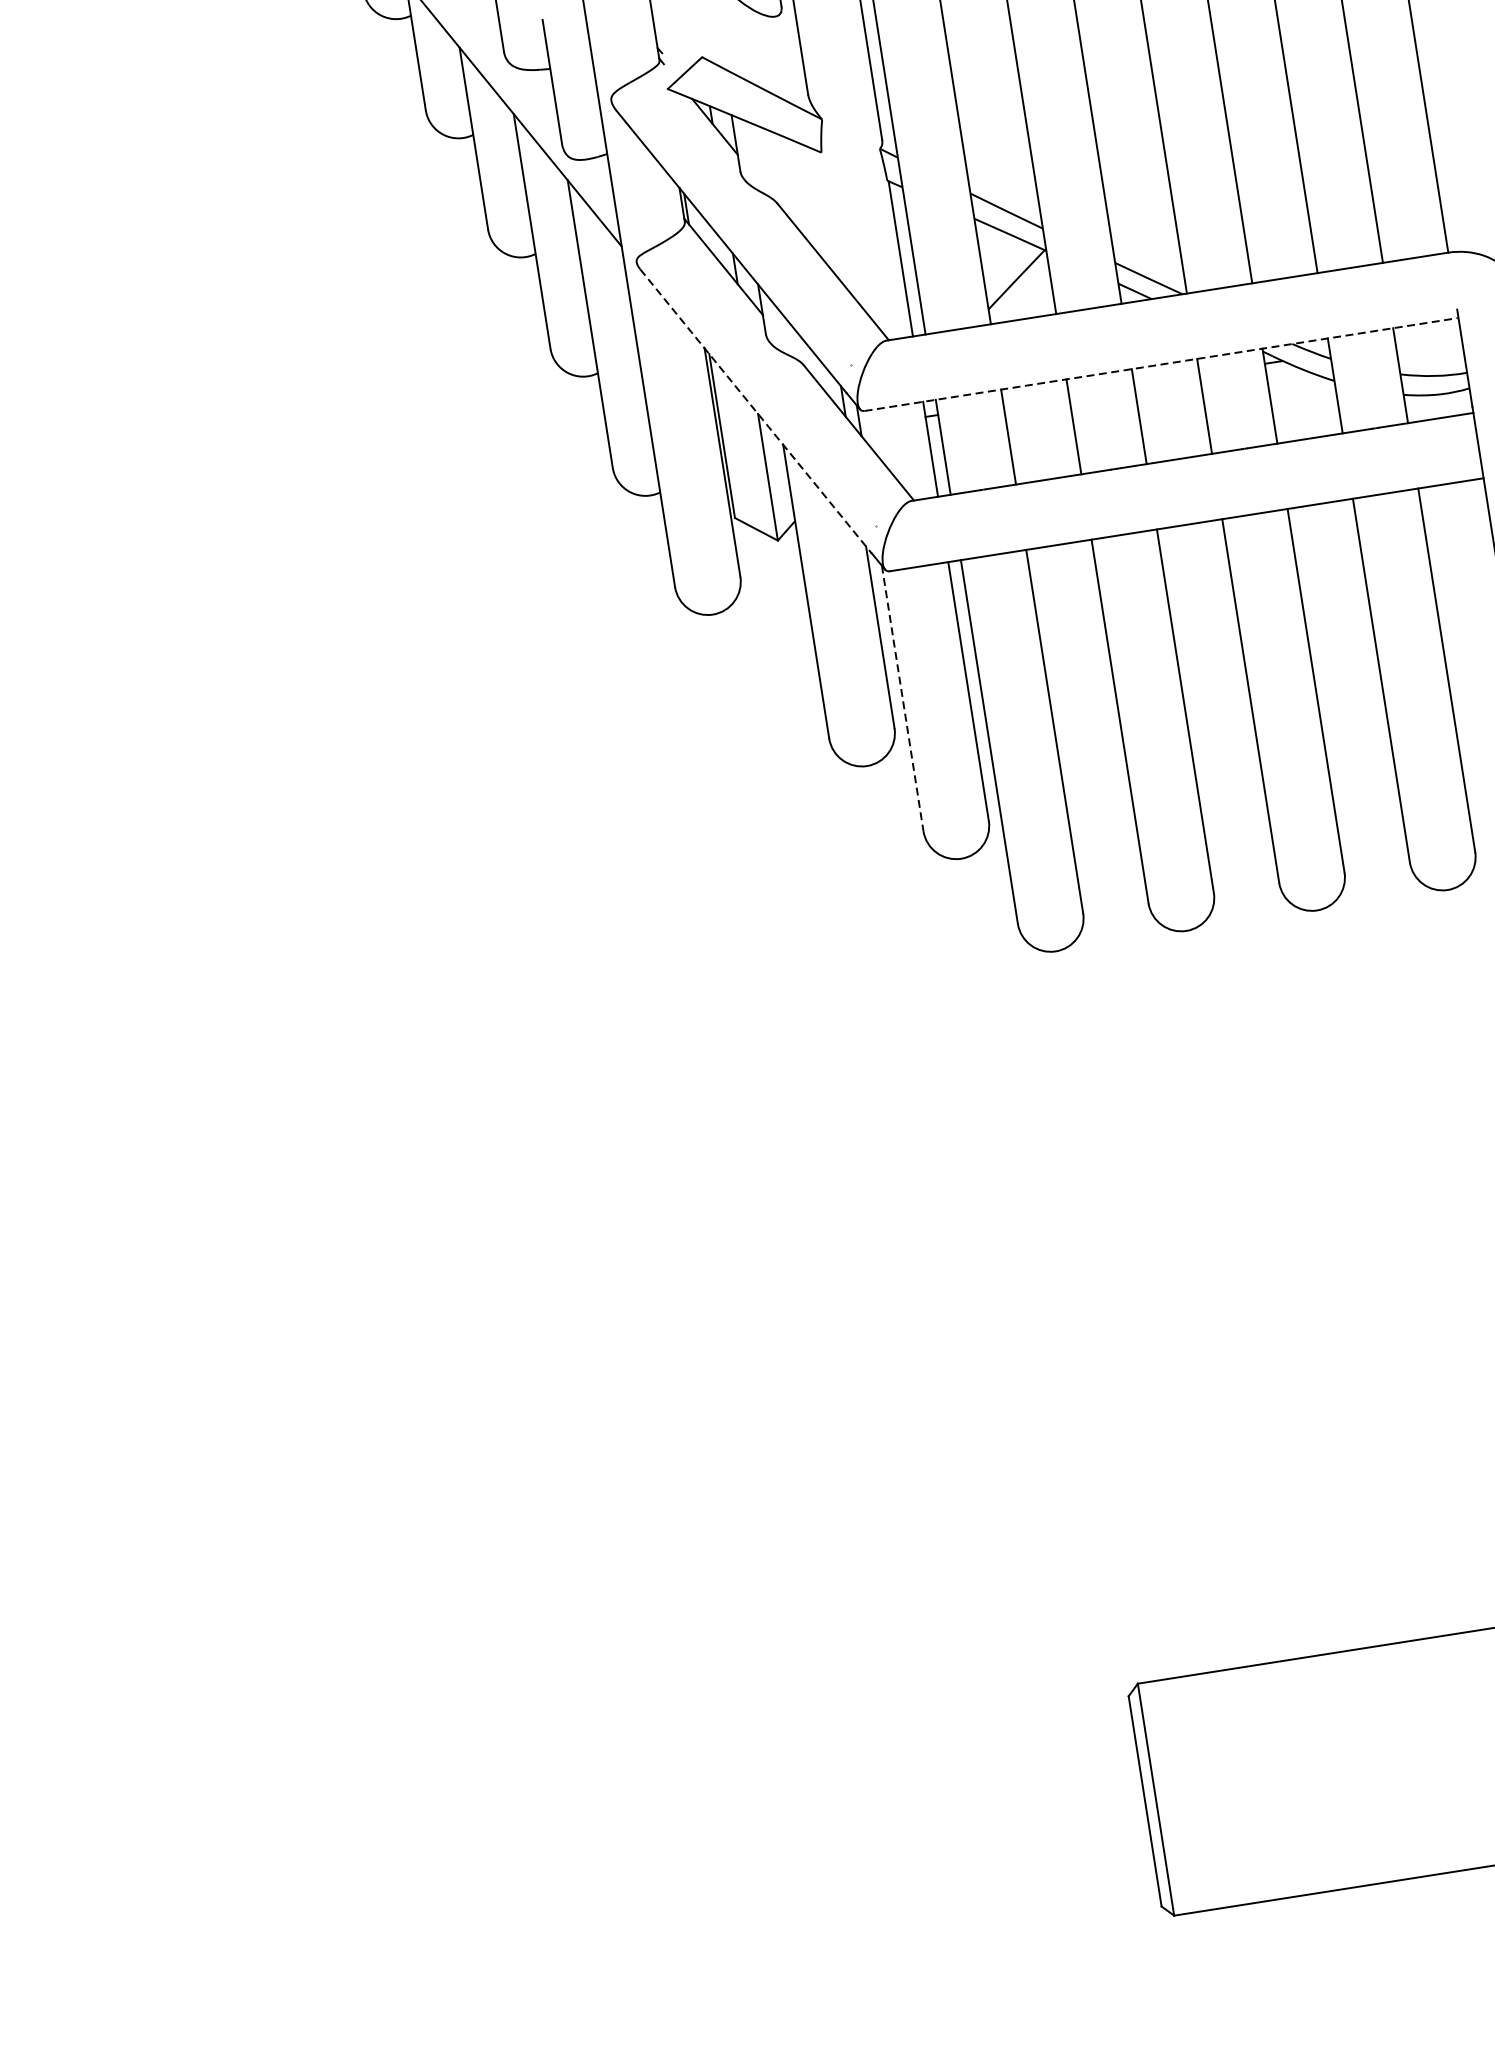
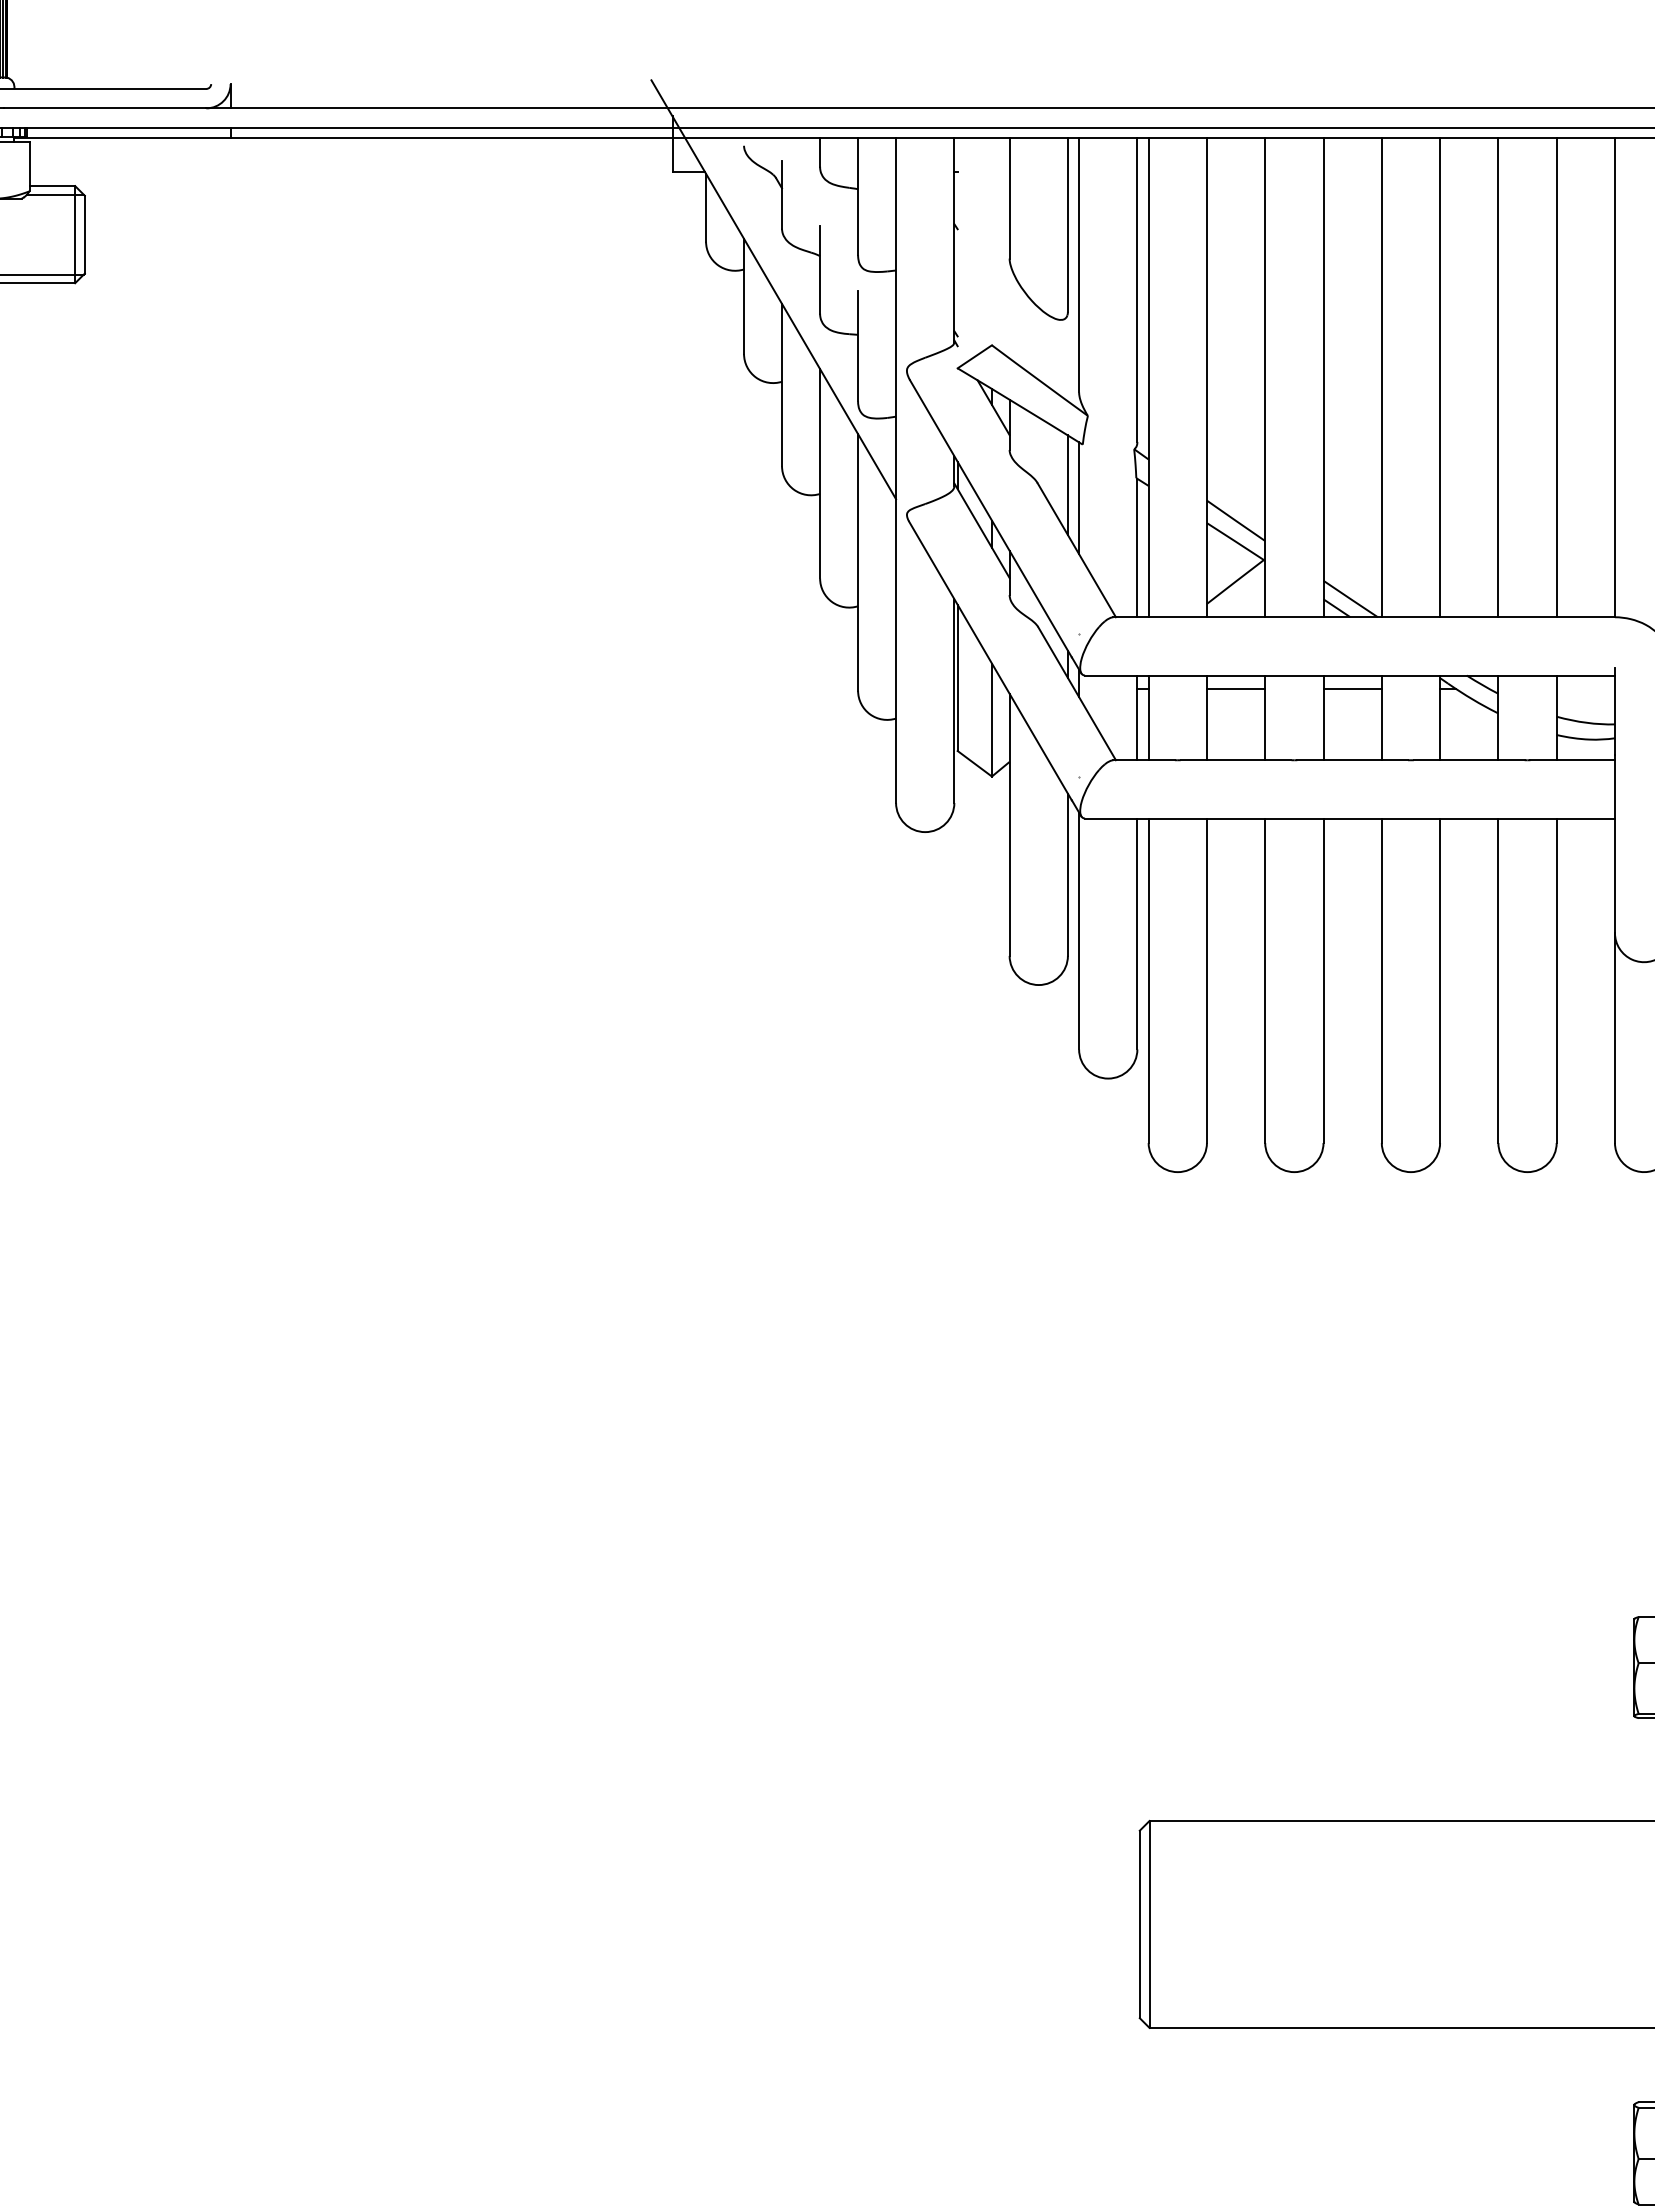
line: (811, 199) -> (1067, 484), added
line: (827, 213) -> (1079, 498), added
line: (1162, 364) -> (1350, 675), dashed -> solid
line: (1166, 379) -> (1352, 689), added
line: (1035, 400) -> (1235, 689), added
line: (756, 411) -> (990, 661), dashed -> solid
line: (903, 698) -> (1079, 931), dashed -> solid

